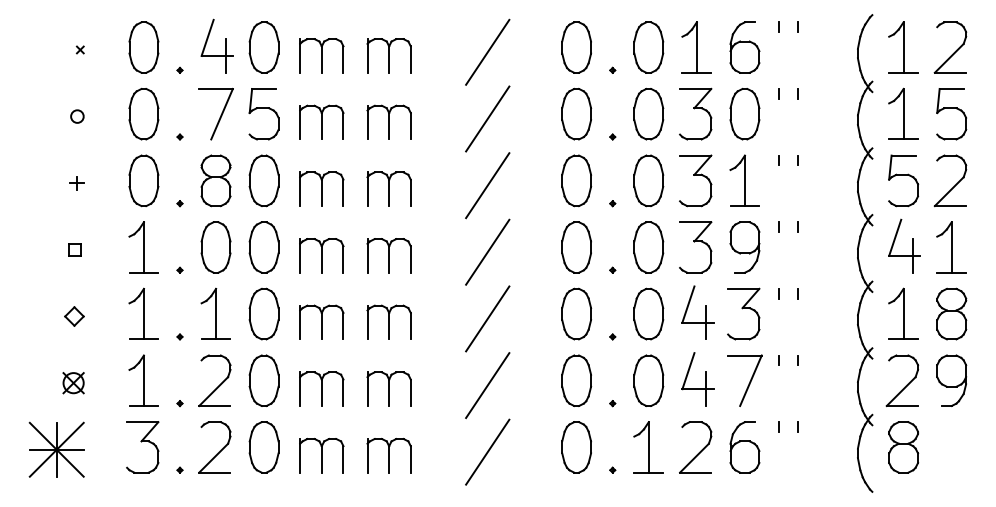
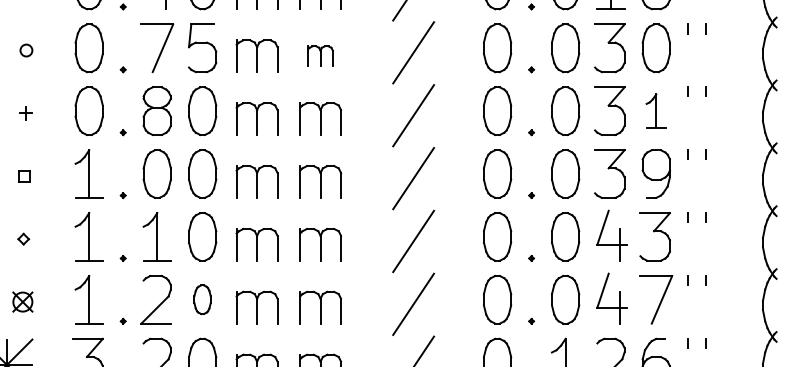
part: (388, 121) -> (319, 55), size x0.6
part: (744, 180) -> (655, 110), size x0.7
part: (74, 316) -> (23, 239), size x0.6
part: (263, 380) -> (202, 299), size x0.6

